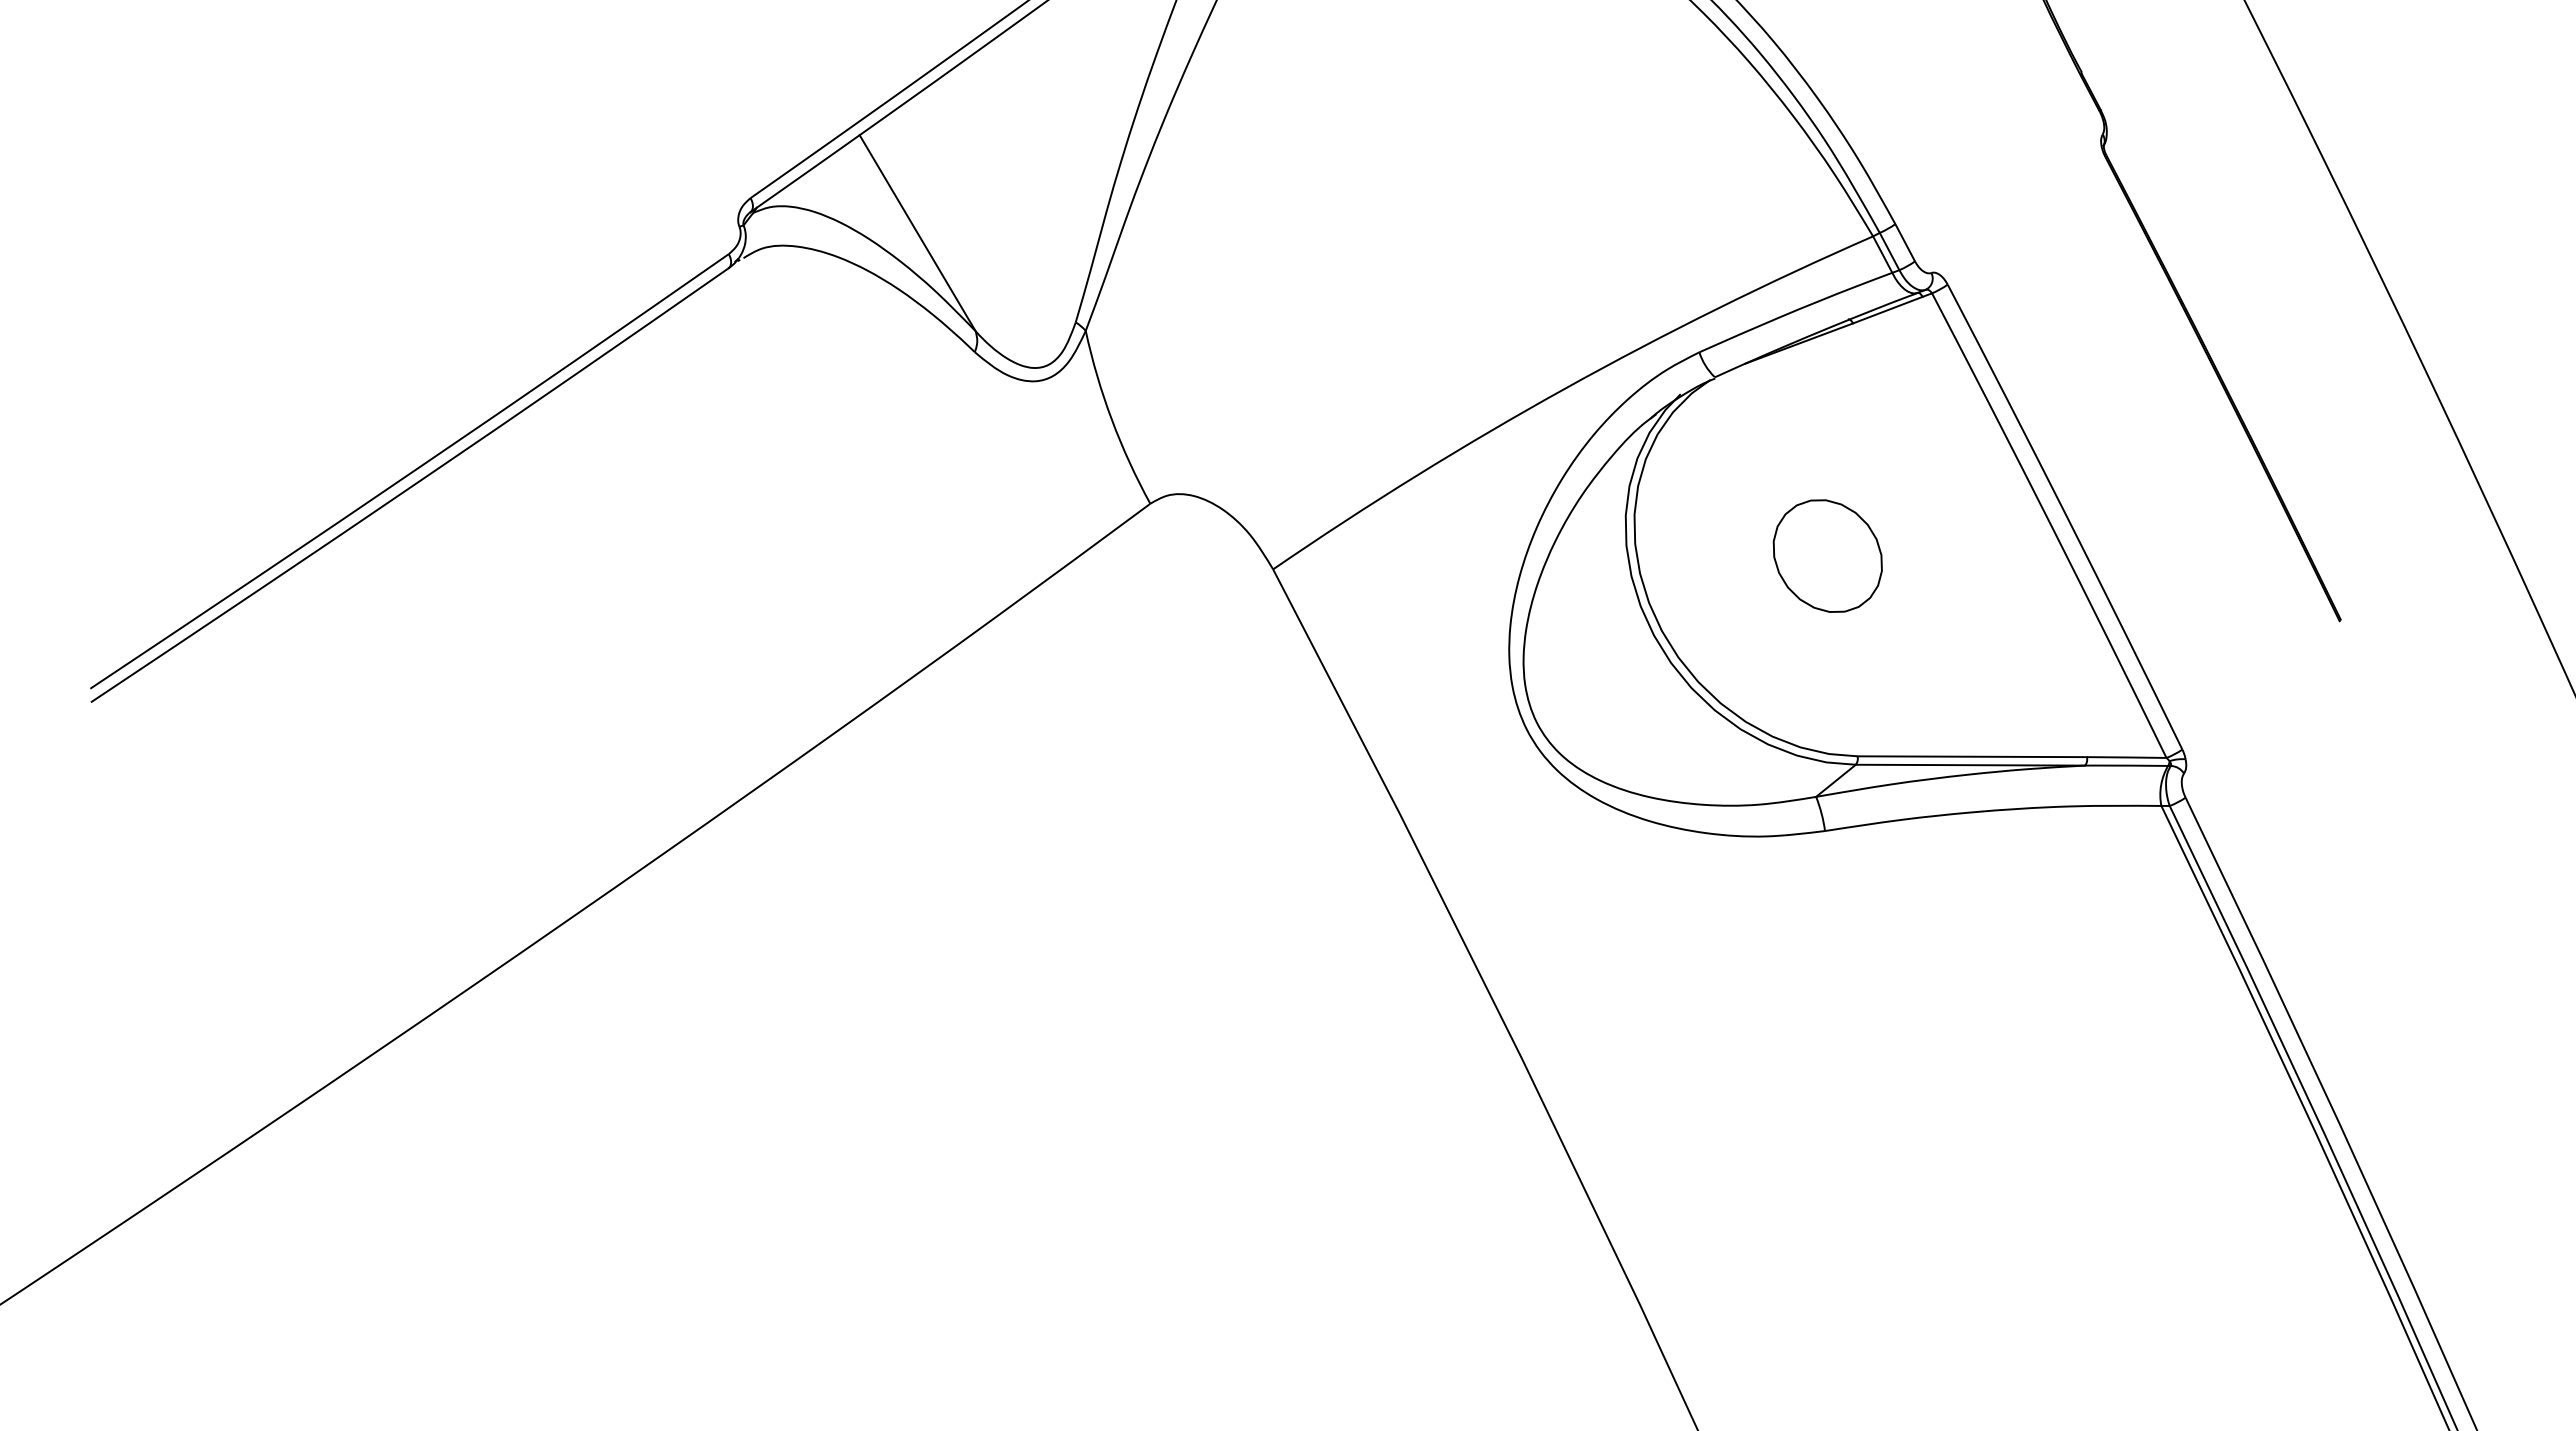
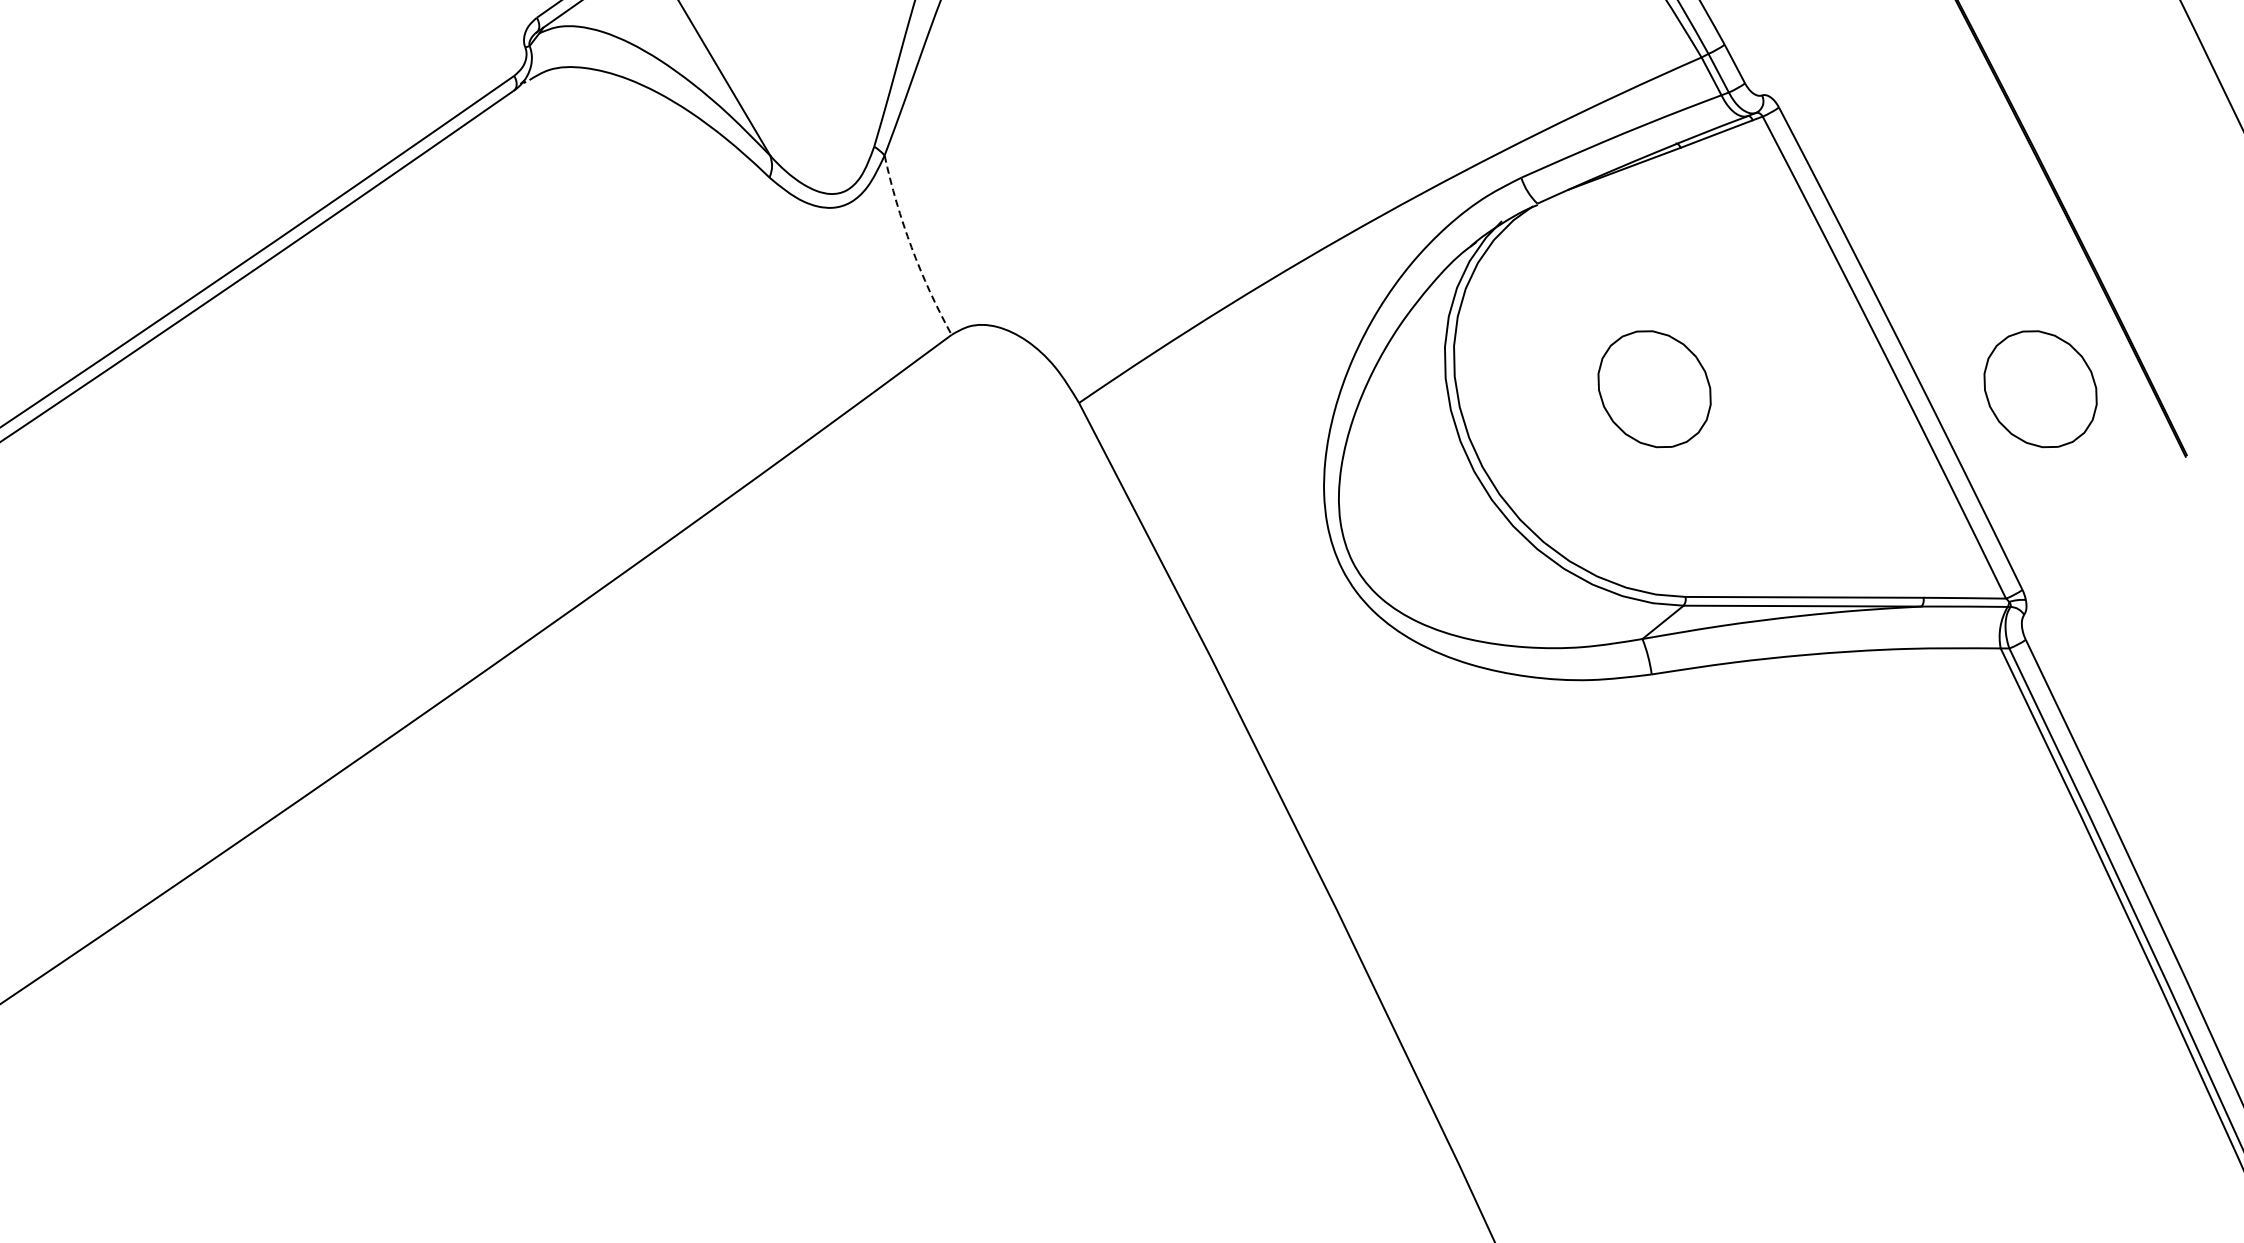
arc: (1111, 419) -> (911, 247), solid -> dashed
part: (2199, 555) -> (2040, 388), added

